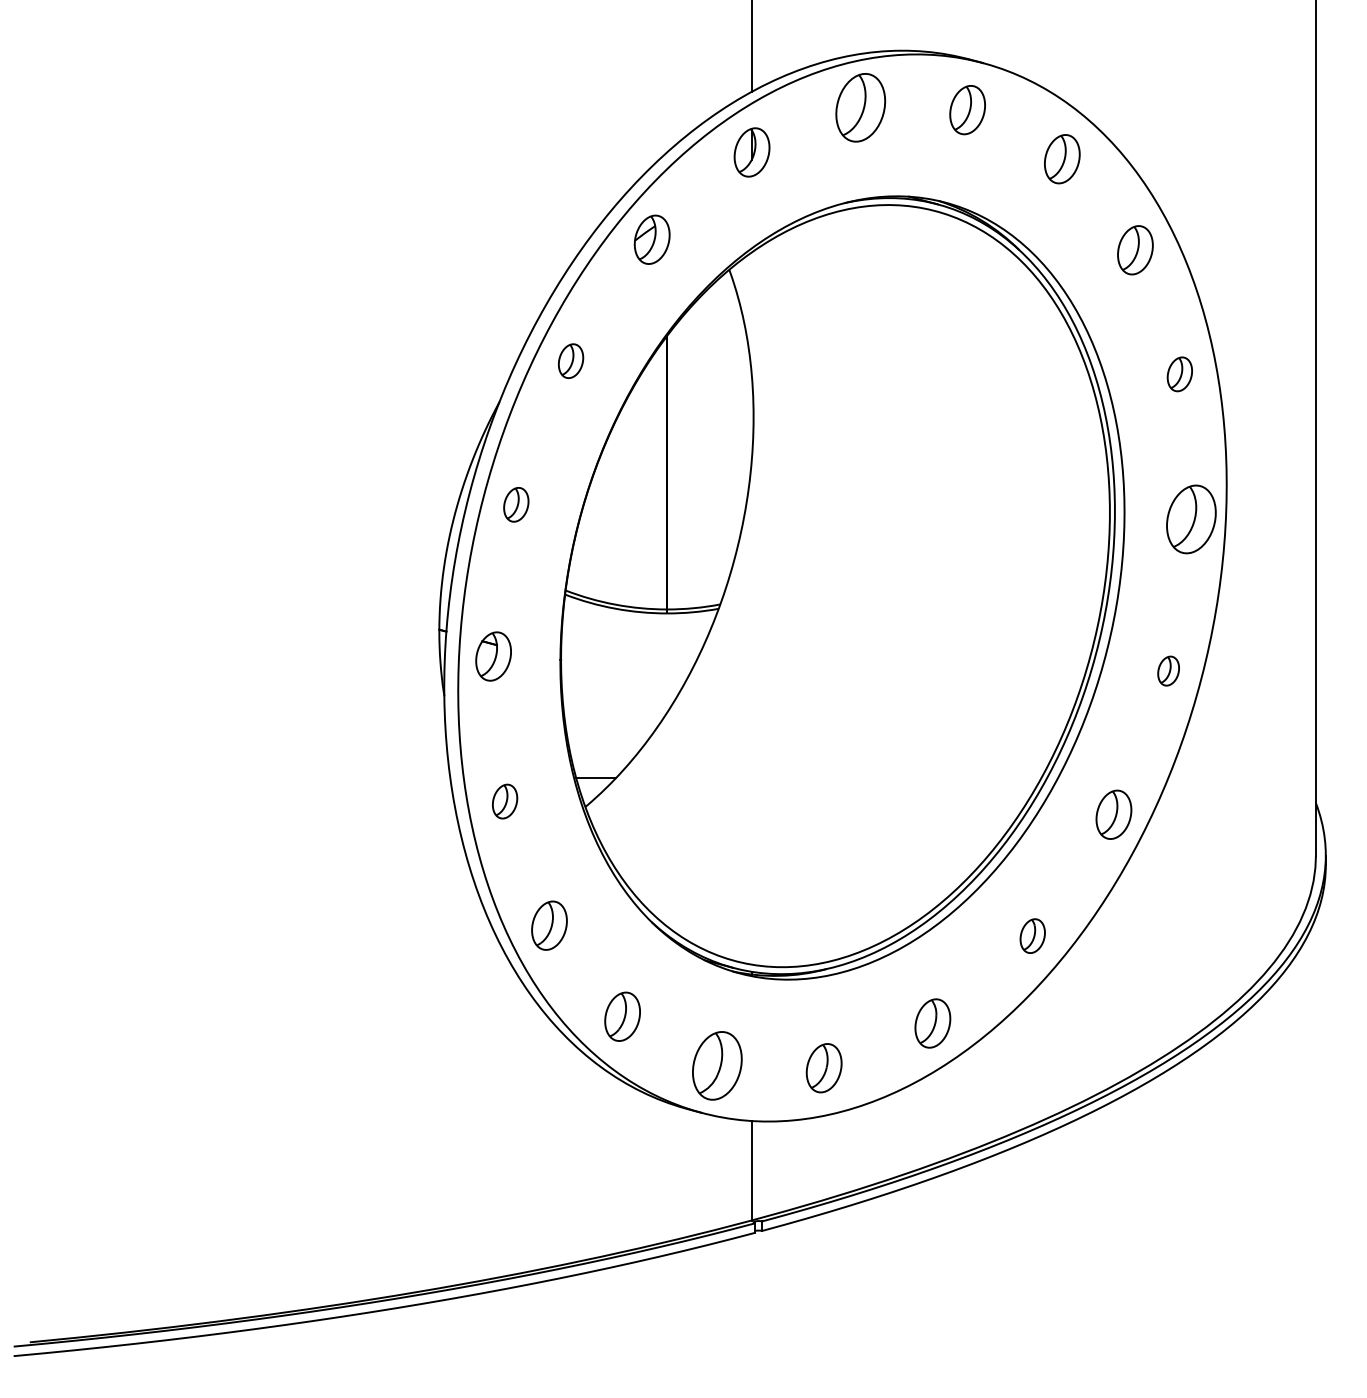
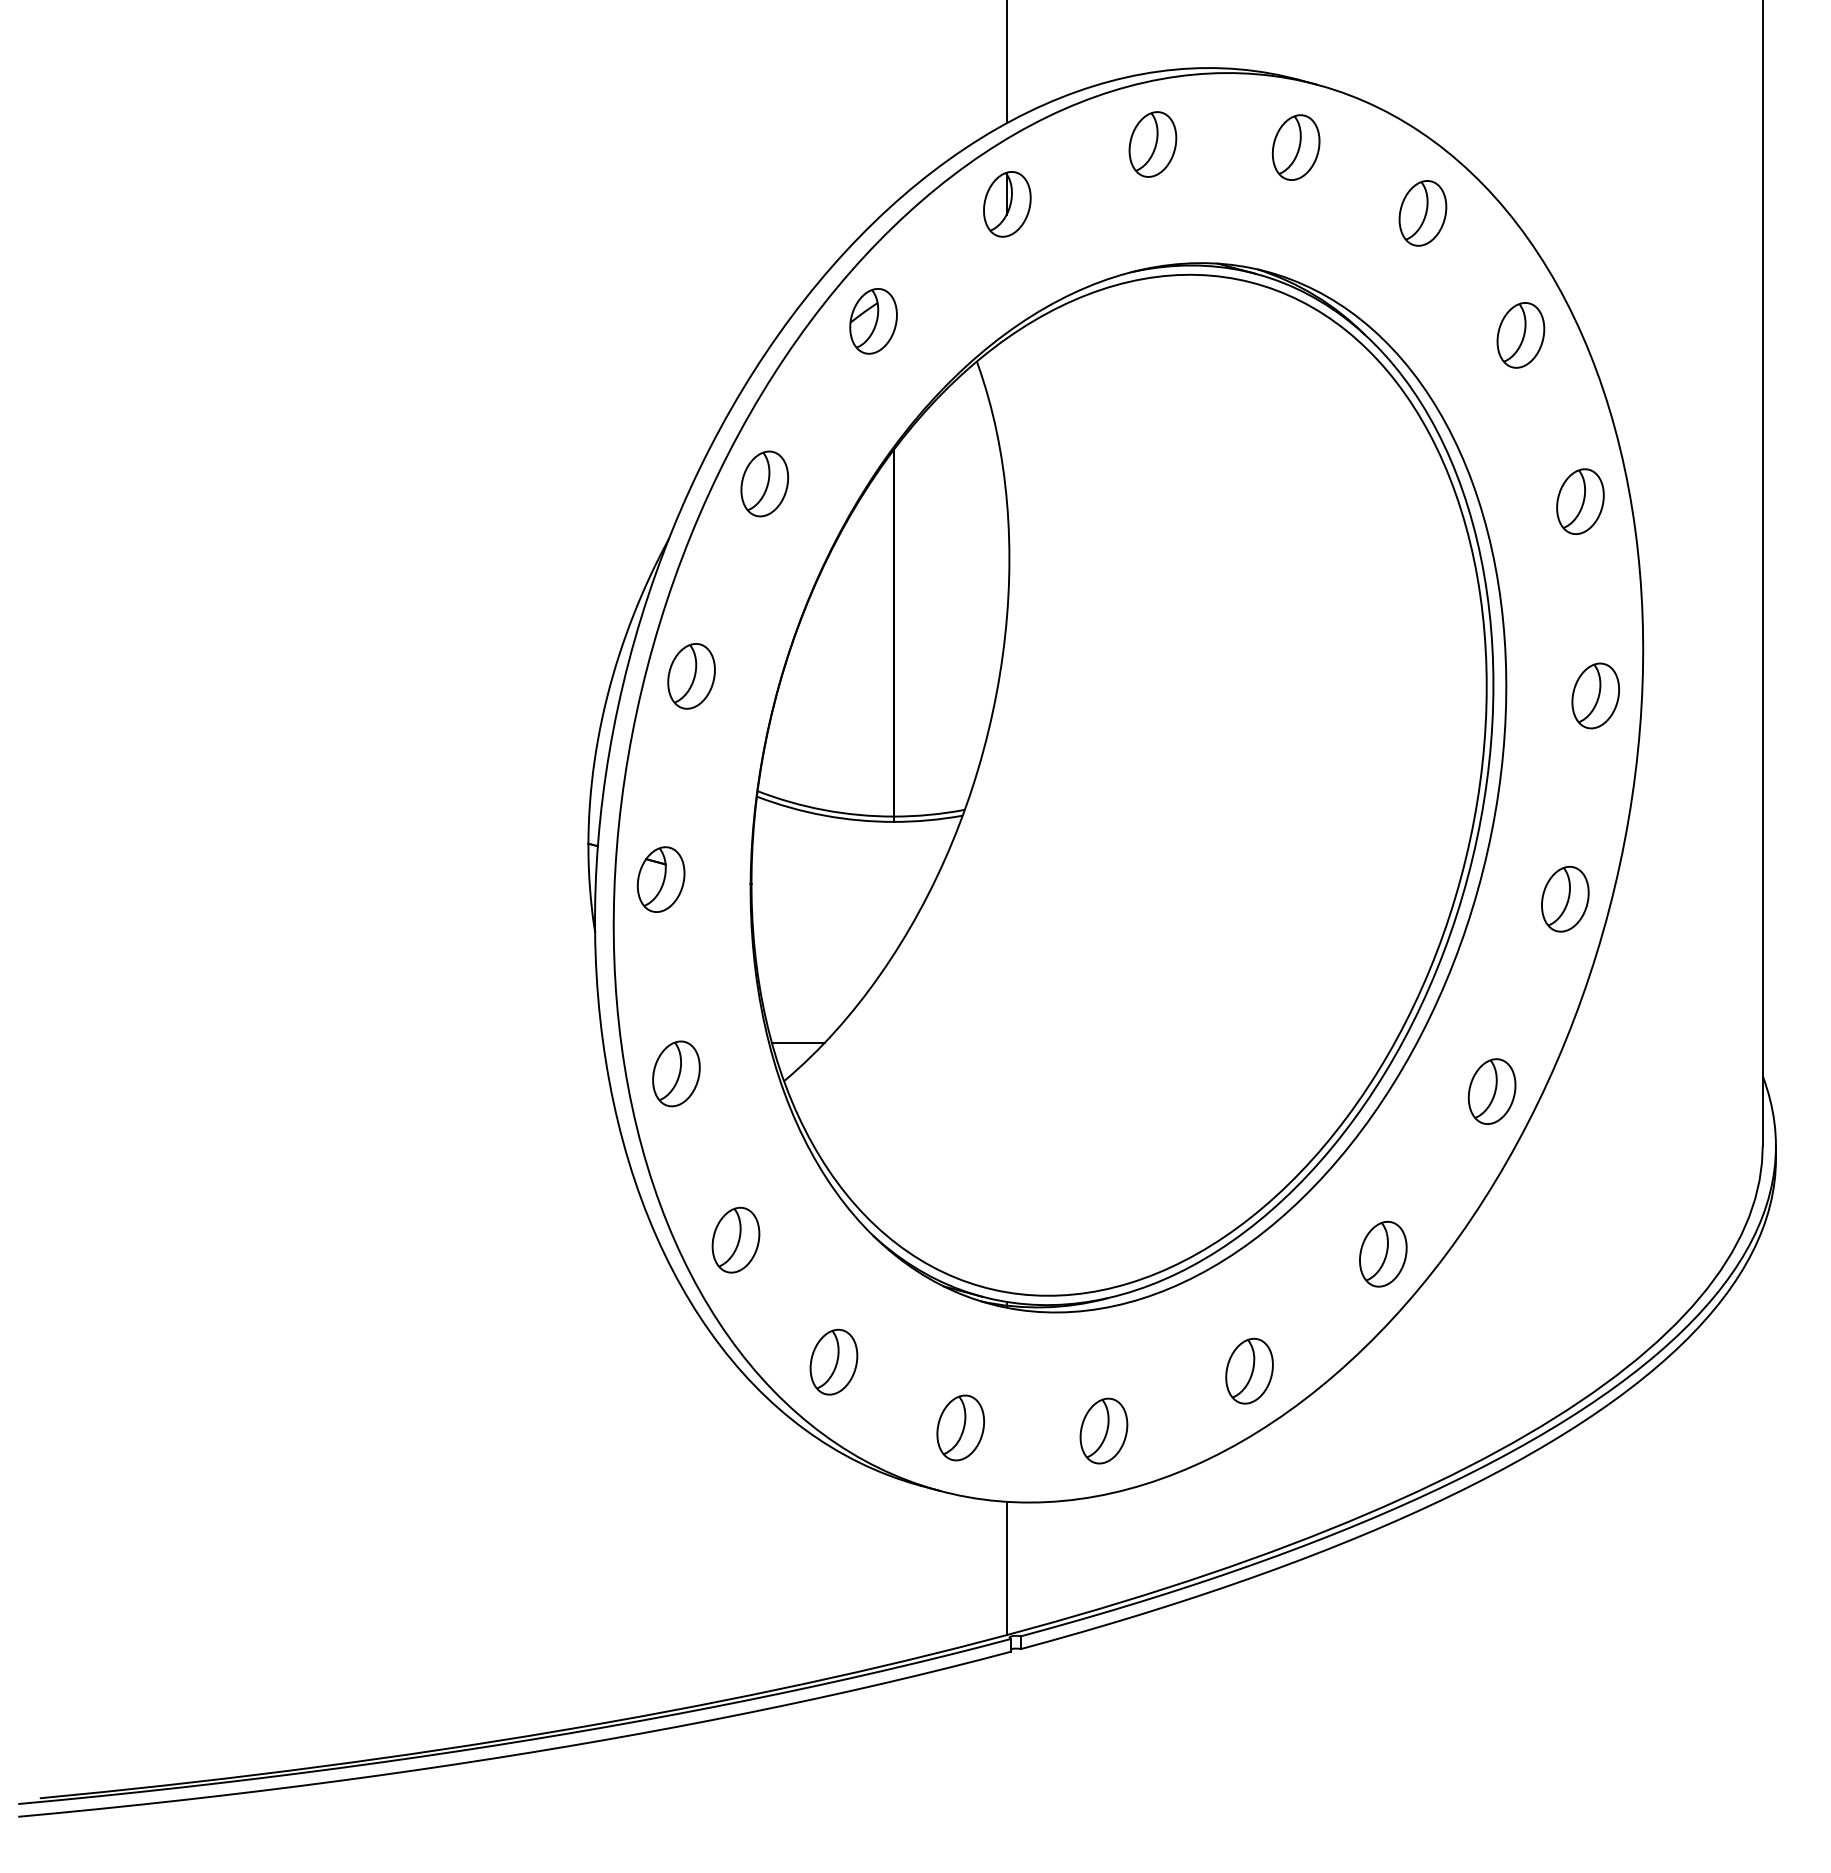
part: (860, 107) -> (1152, 144), size x0.71
part: (570, 360) -> (764, 483), size x1.43
part: (1179, 374) -> (1580, 501), size x1.43
part: (516, 504) -> (691, 676), size x1.43
part: (1191, 519) -> (1595, 695), size x0.71
part: (1168, 670) -> (1565, 898), size x1.67
part: (505, 801) -> (676, 1073), size x1.43
part: (1032, 935) -> (1383, 1253), size x1.43
part: (717, 1065) -> (960, 1427), size x0.71

